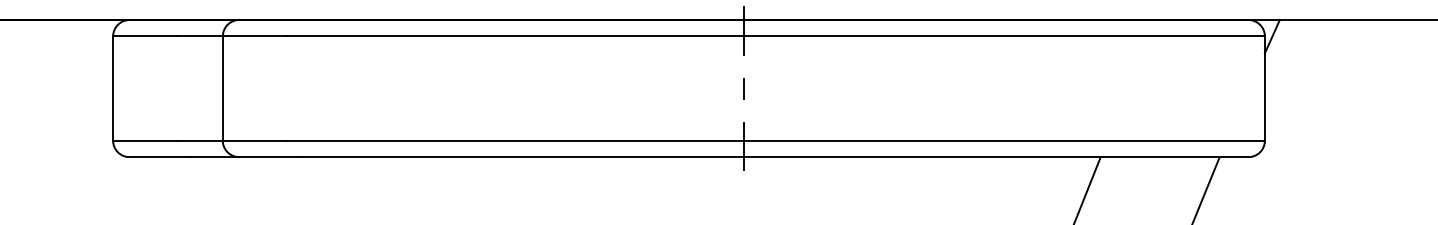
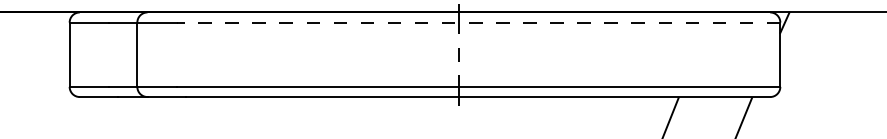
line: (775, 36) -> (478, 22), solid -> dashed

